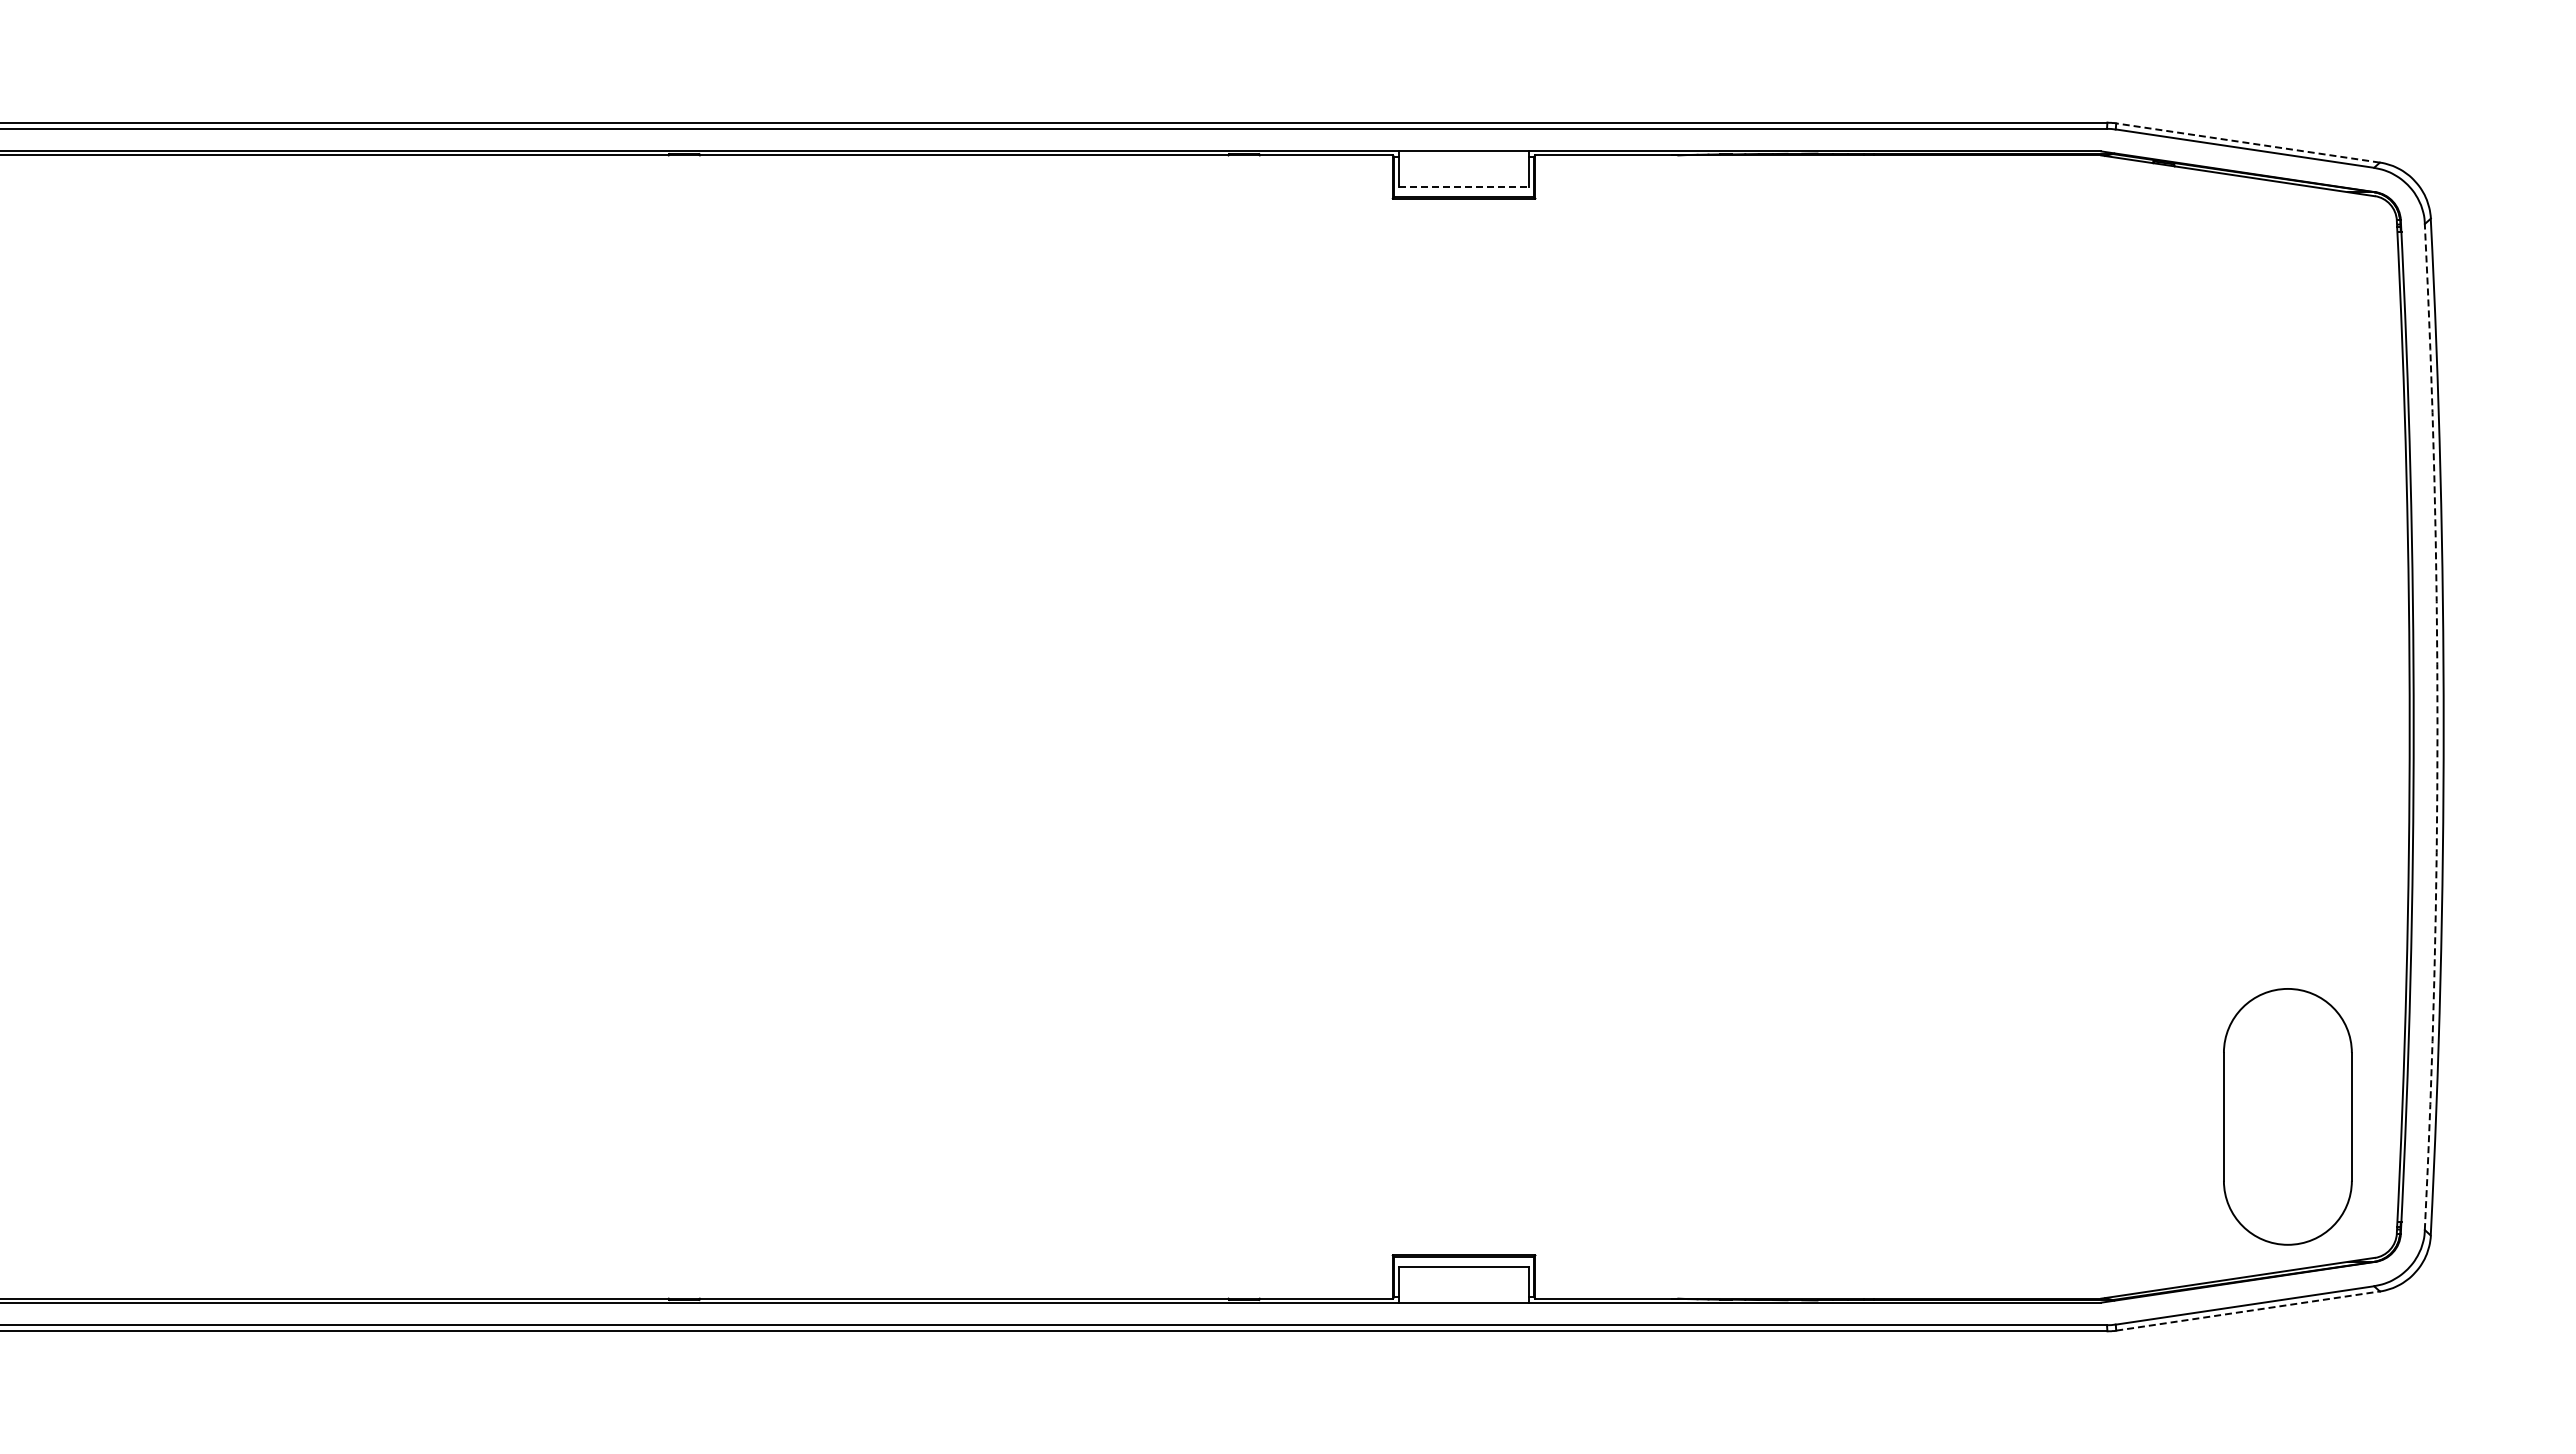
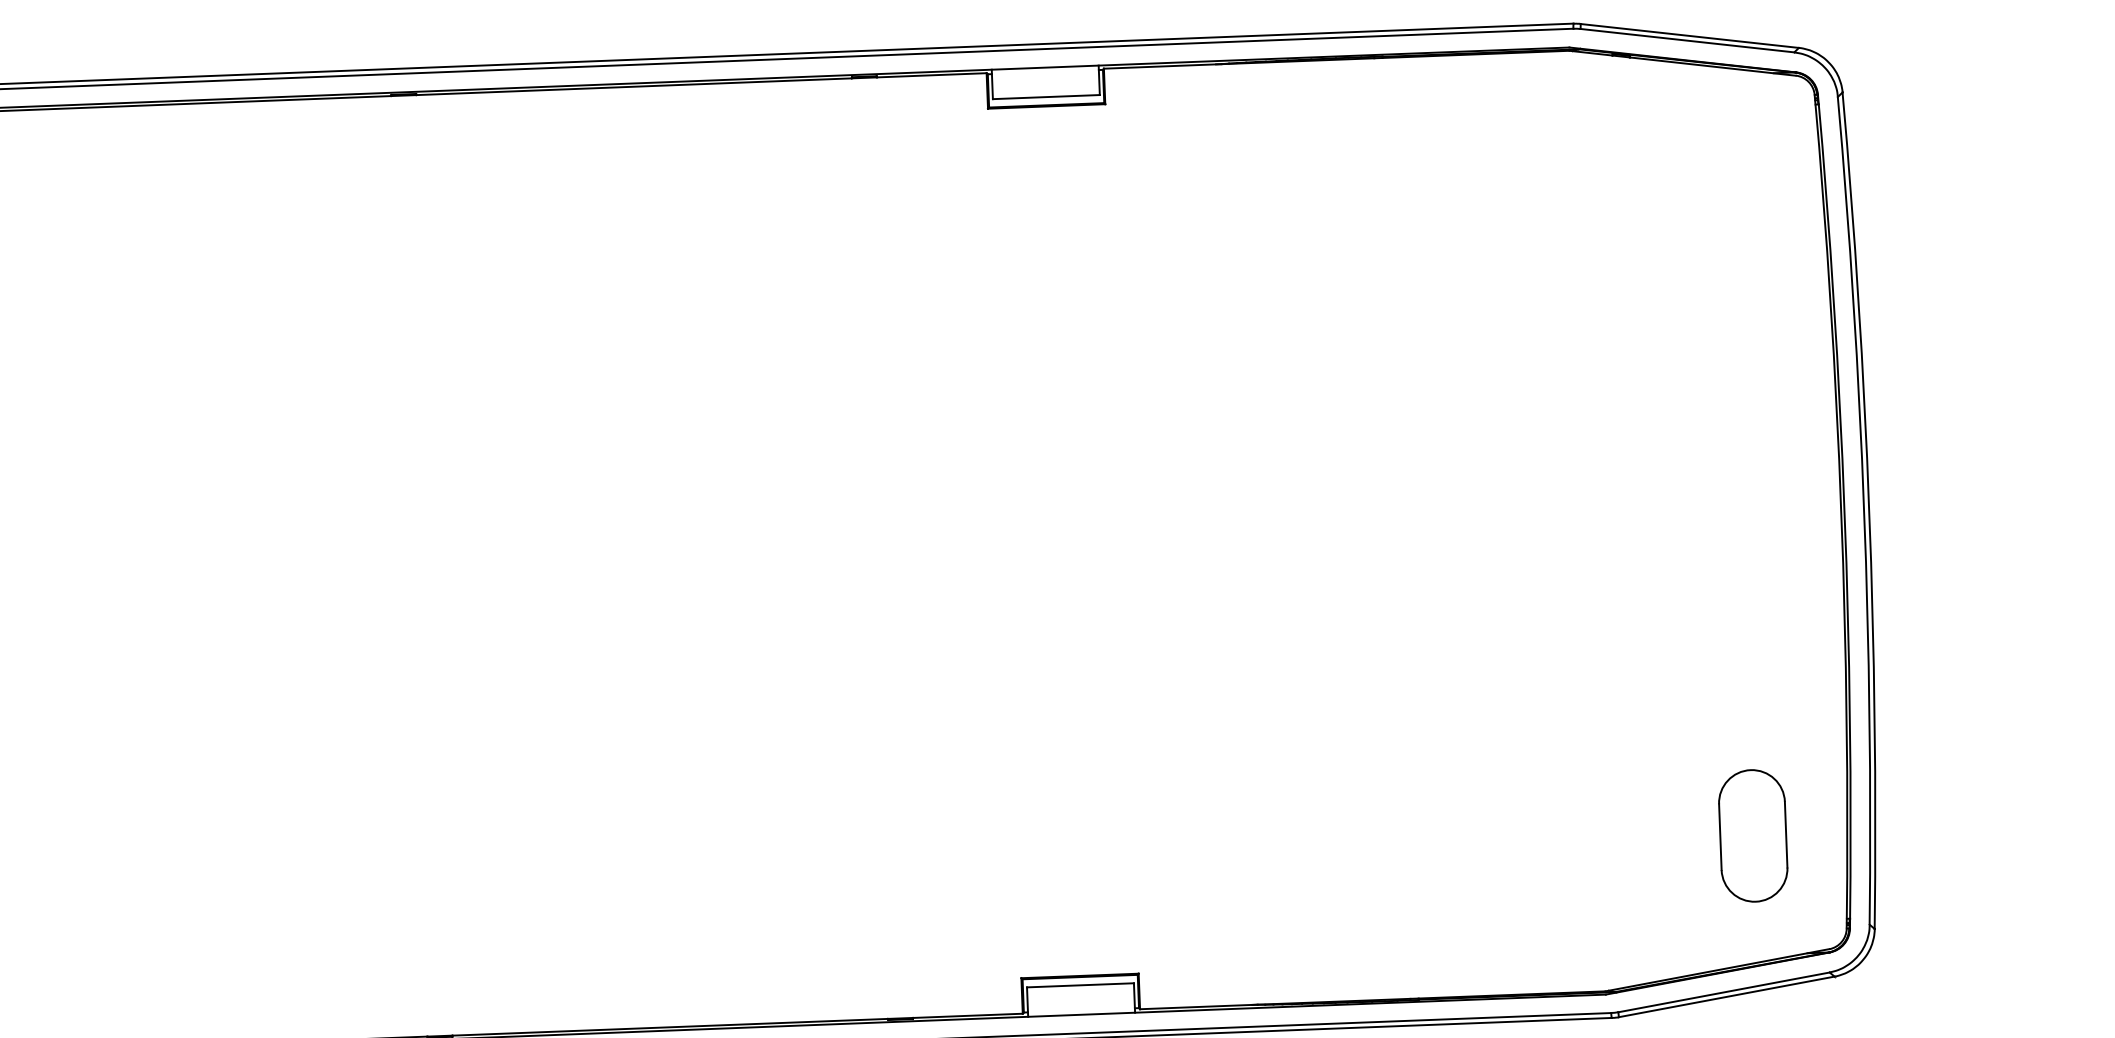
line: (2247, 142) -> (1689, 35), dashed -> solid
line: (1464, 187) -> (1046, 97), dashed -> solid
arc: (2437, 727) -> (1864, 510), dashed -> solid
part: (2287, 1116) -> (1753, 835), size x0.62
line: (2248, 1310) -> (1727, 996), dashed -> solid

